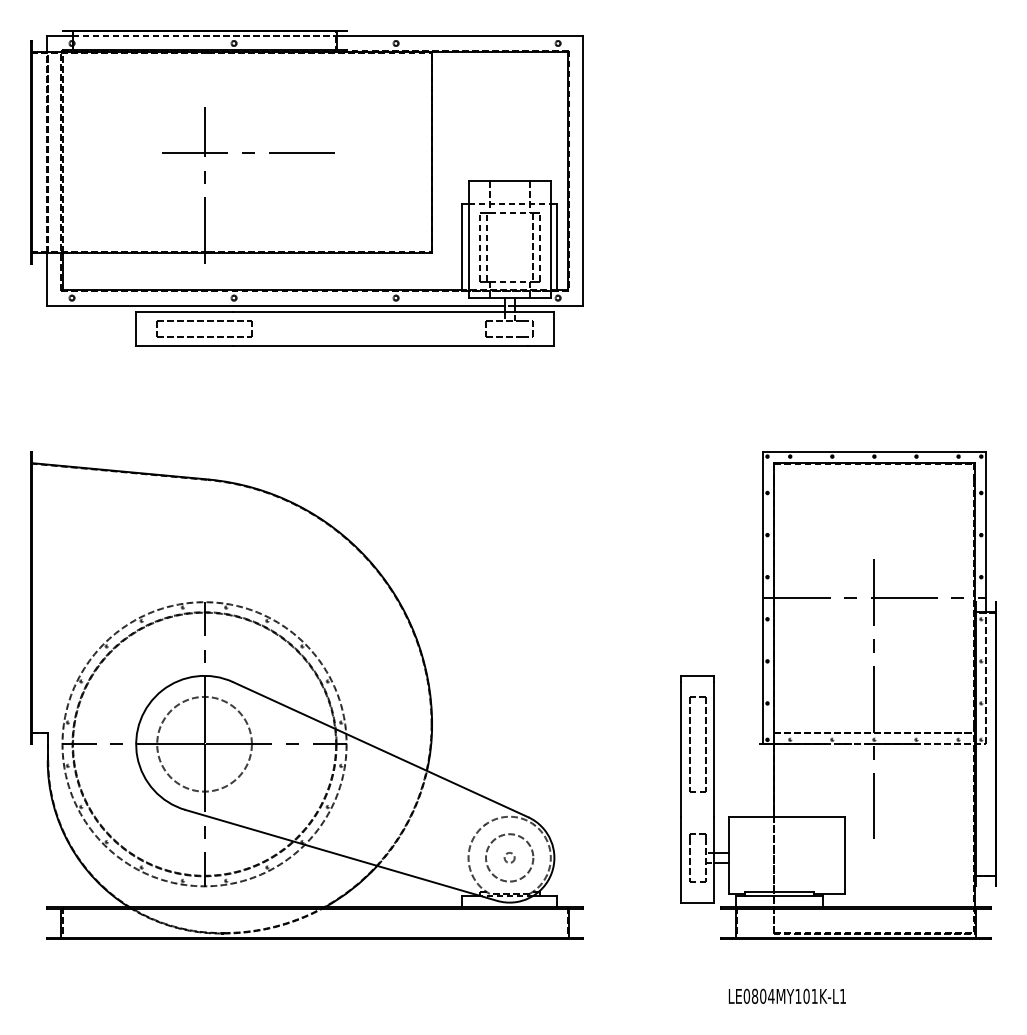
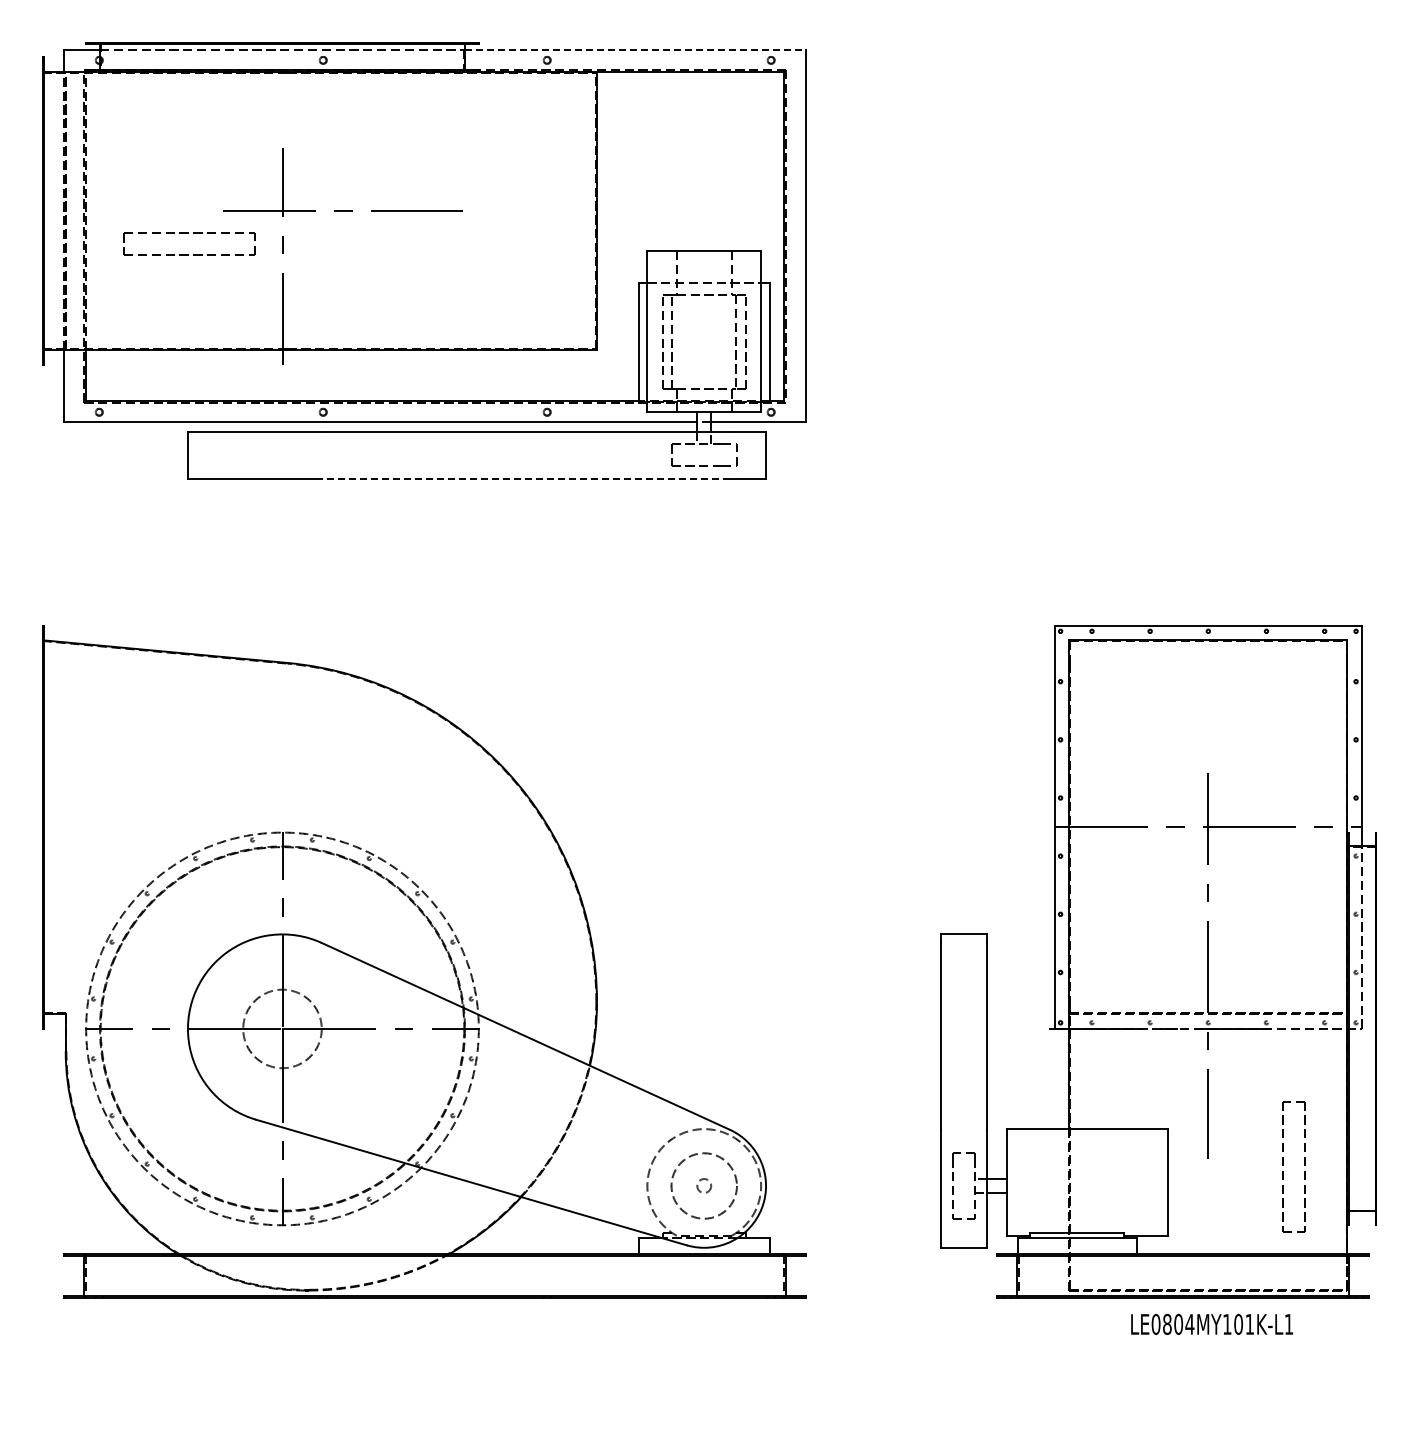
line: (459, 36) -> (635, 50), solid -> dashed
part: (203, 321) -> (188, 233), moved
line: (380, 346) -> (525, 478), solid -> dashed
circle: (204, 743) -> (282, 1028), size x0.6
part: (690, 743) -> (1283, 1165), moved
text: (786, 995) -> (1211, 1323), moved

